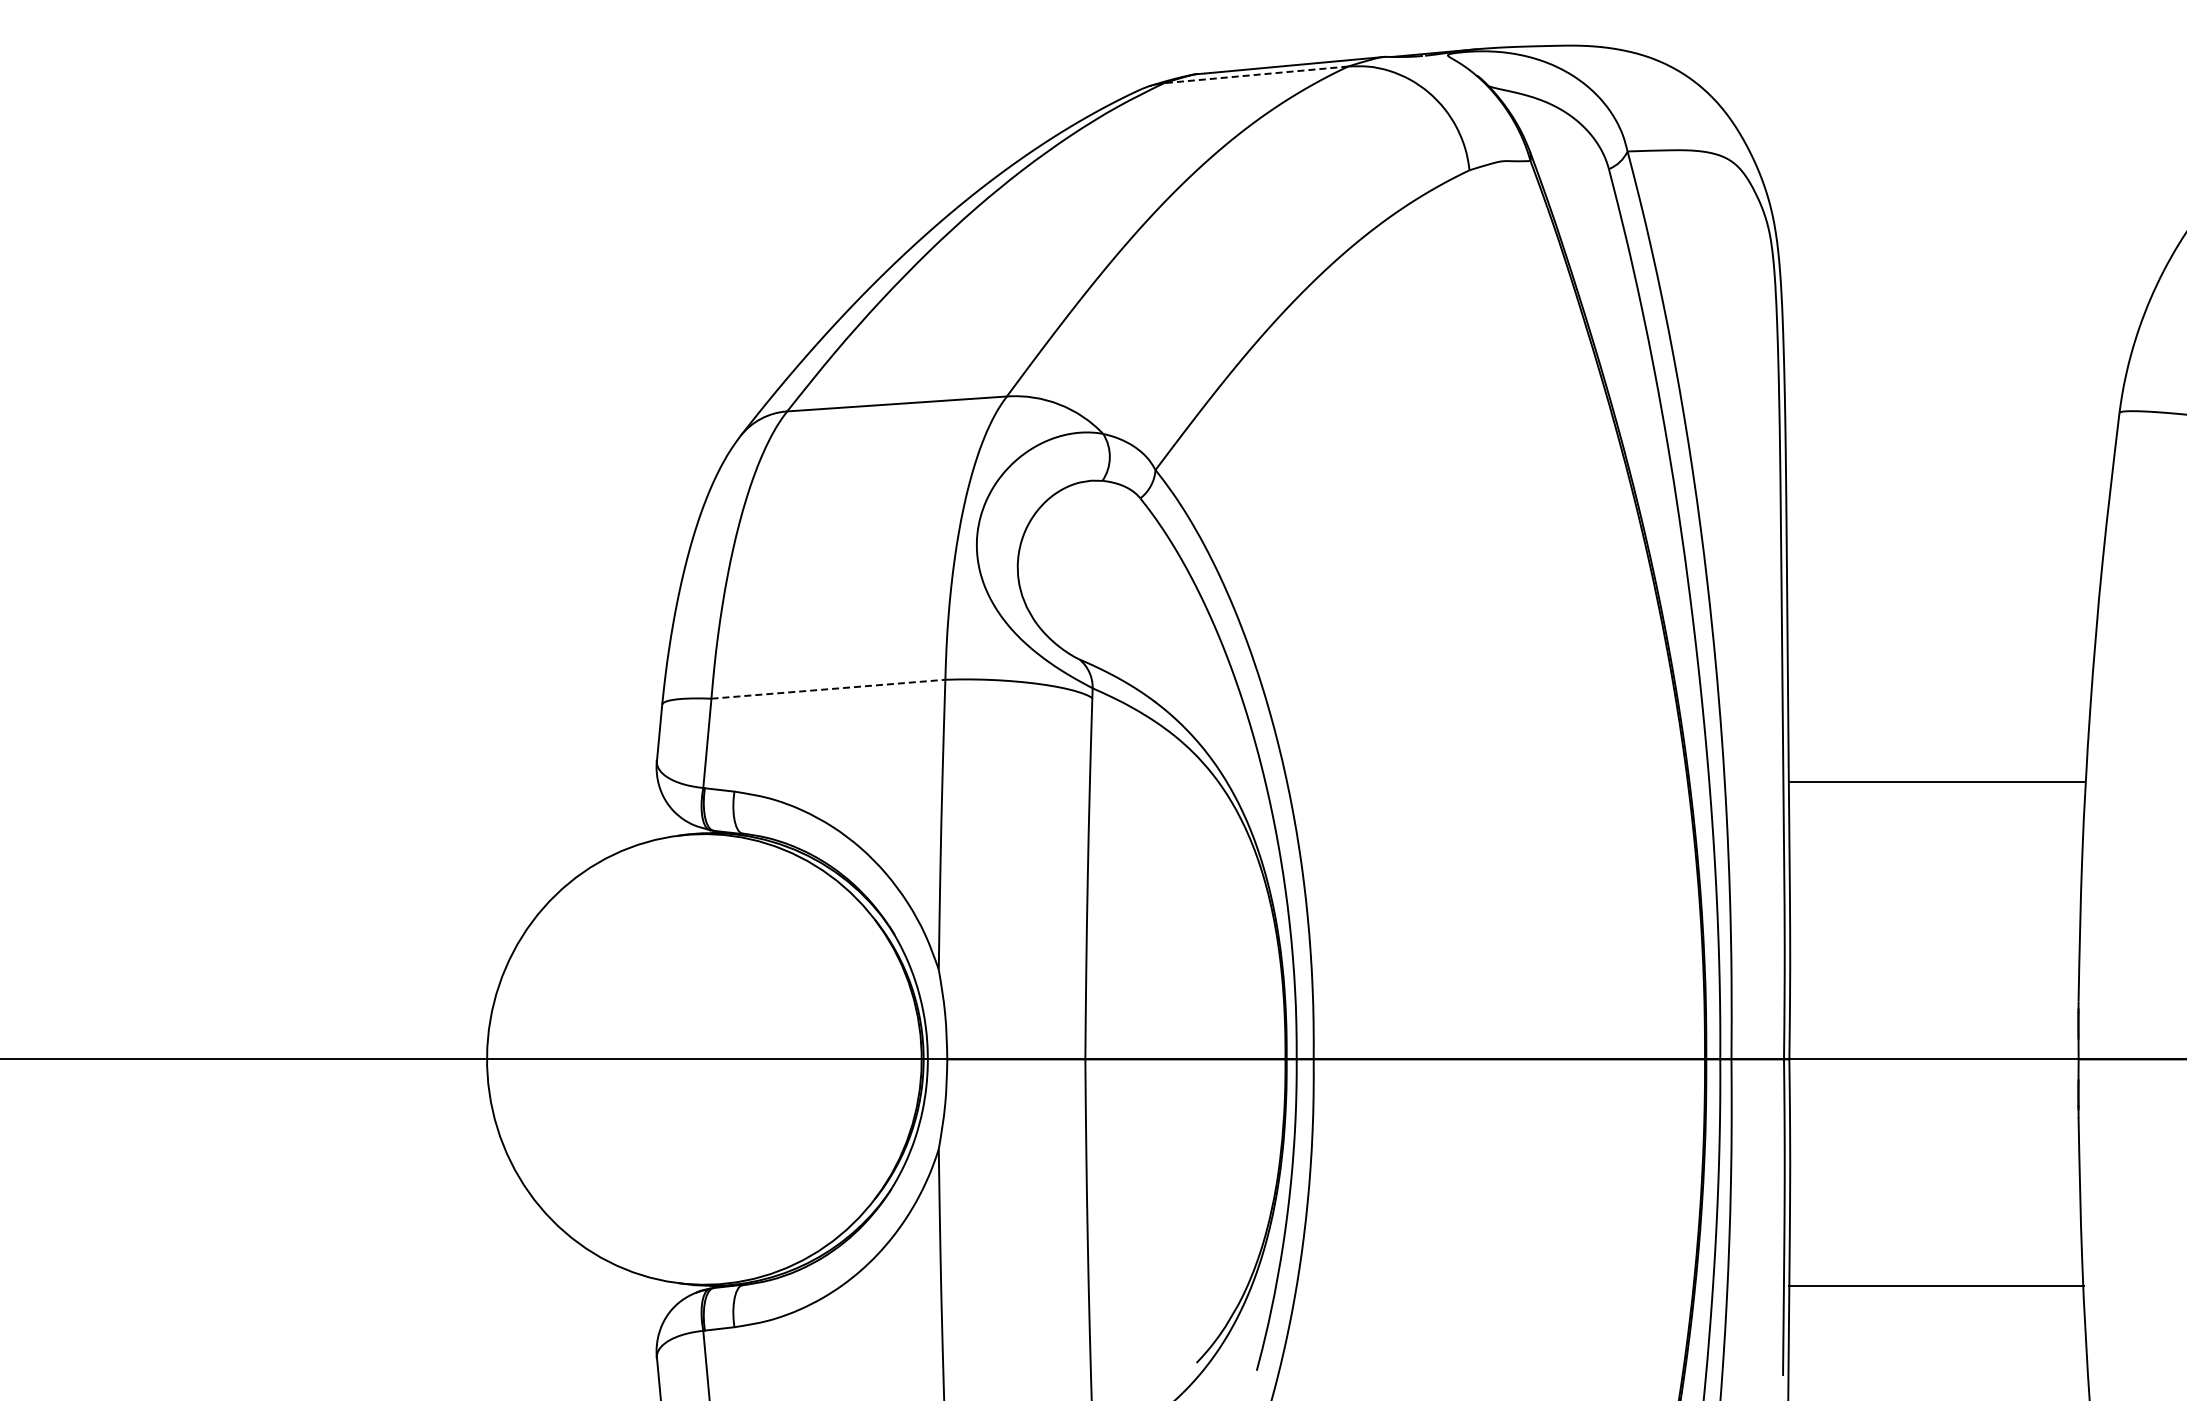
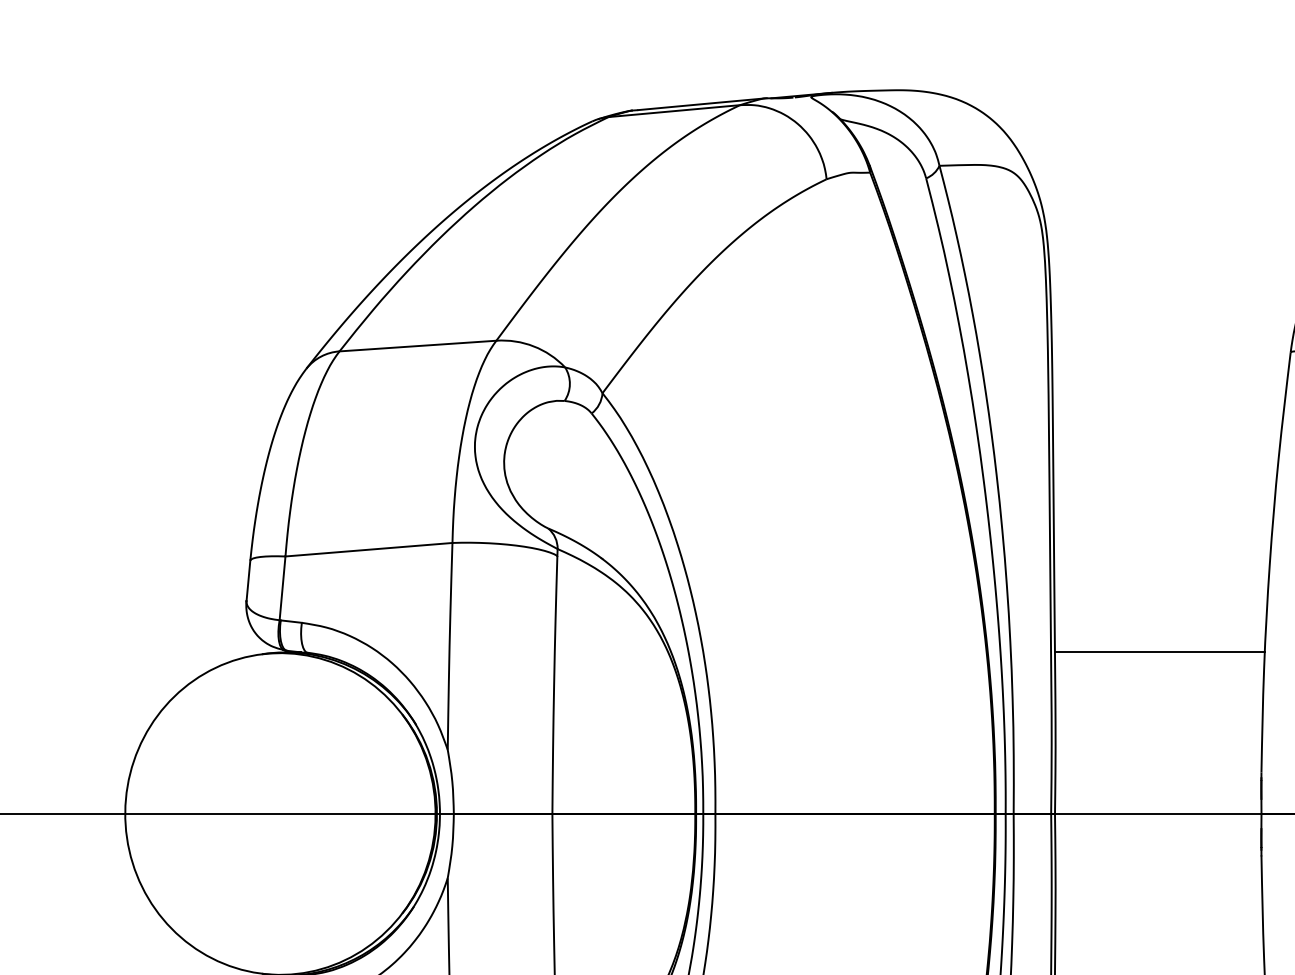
line: (1256, 74) -> (674, 110), dashed -> solid
line: (828, 689) -> (369, 549), dashed -> solid
line: (1936, 781) -> (1160, 651), moved

